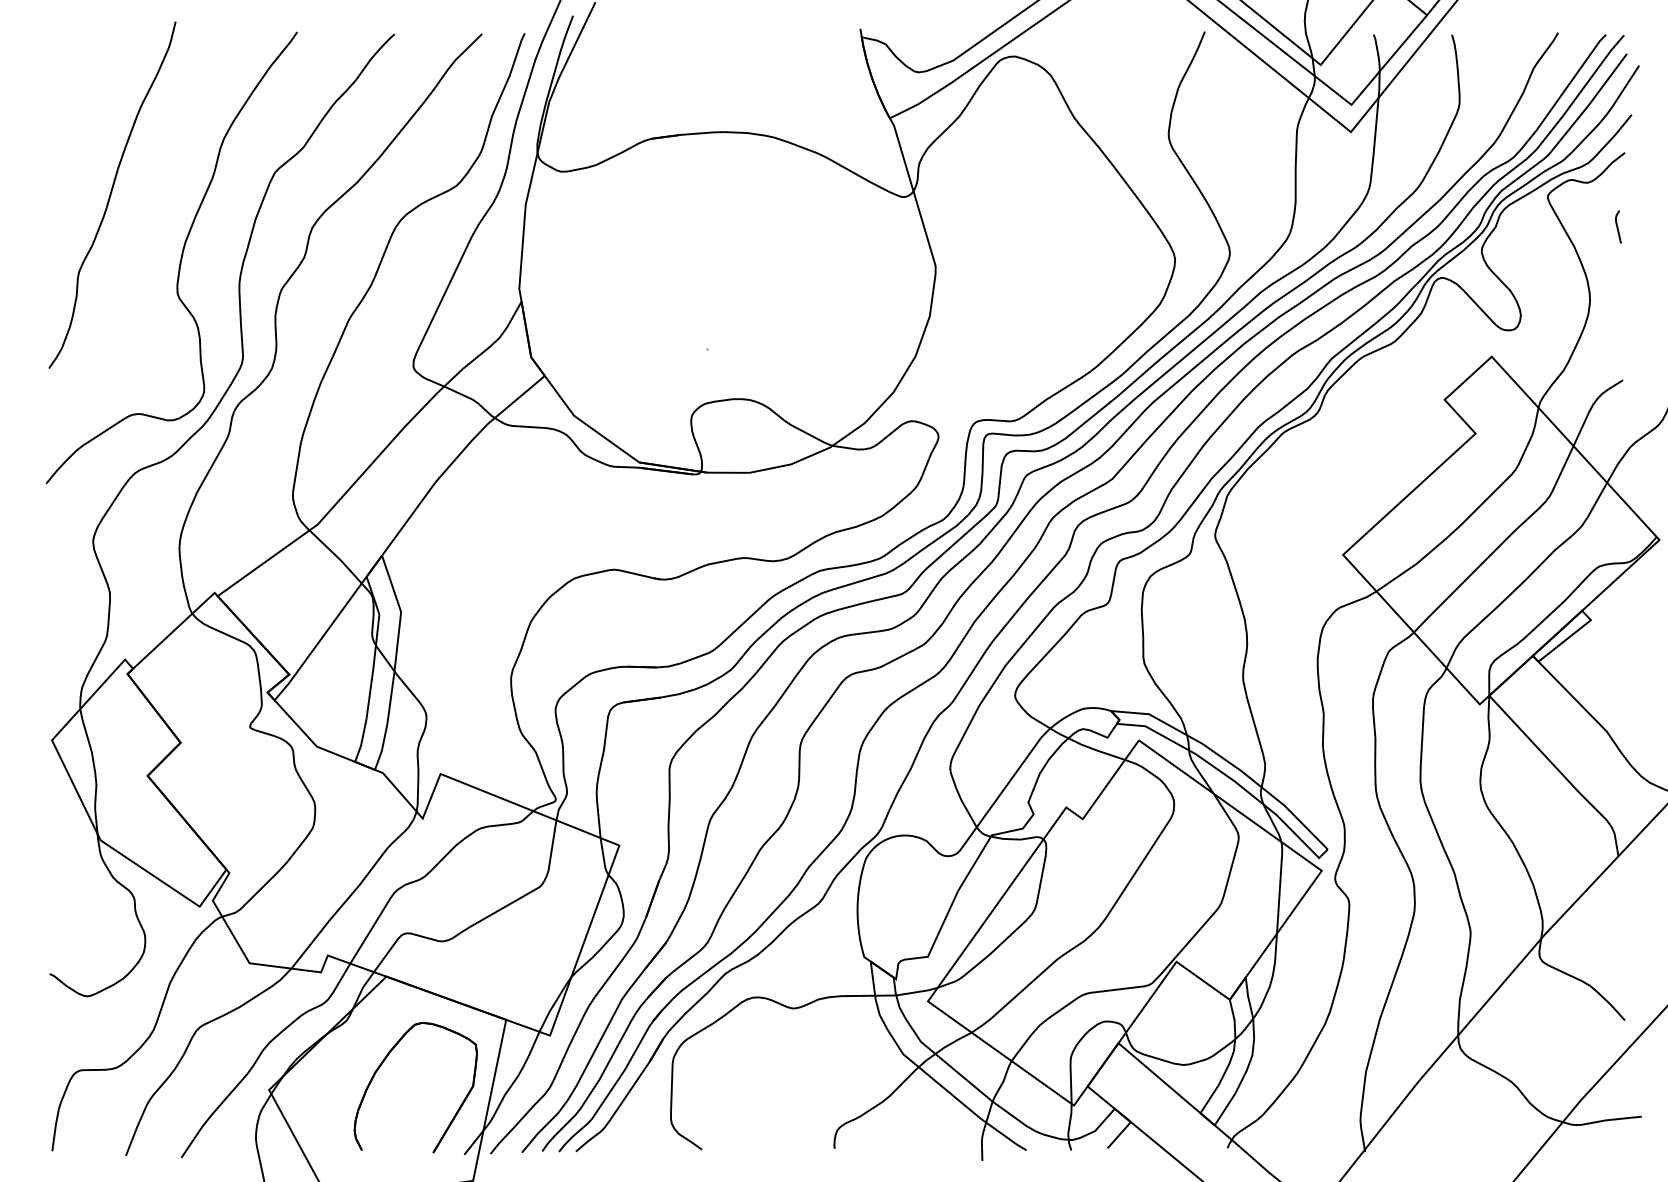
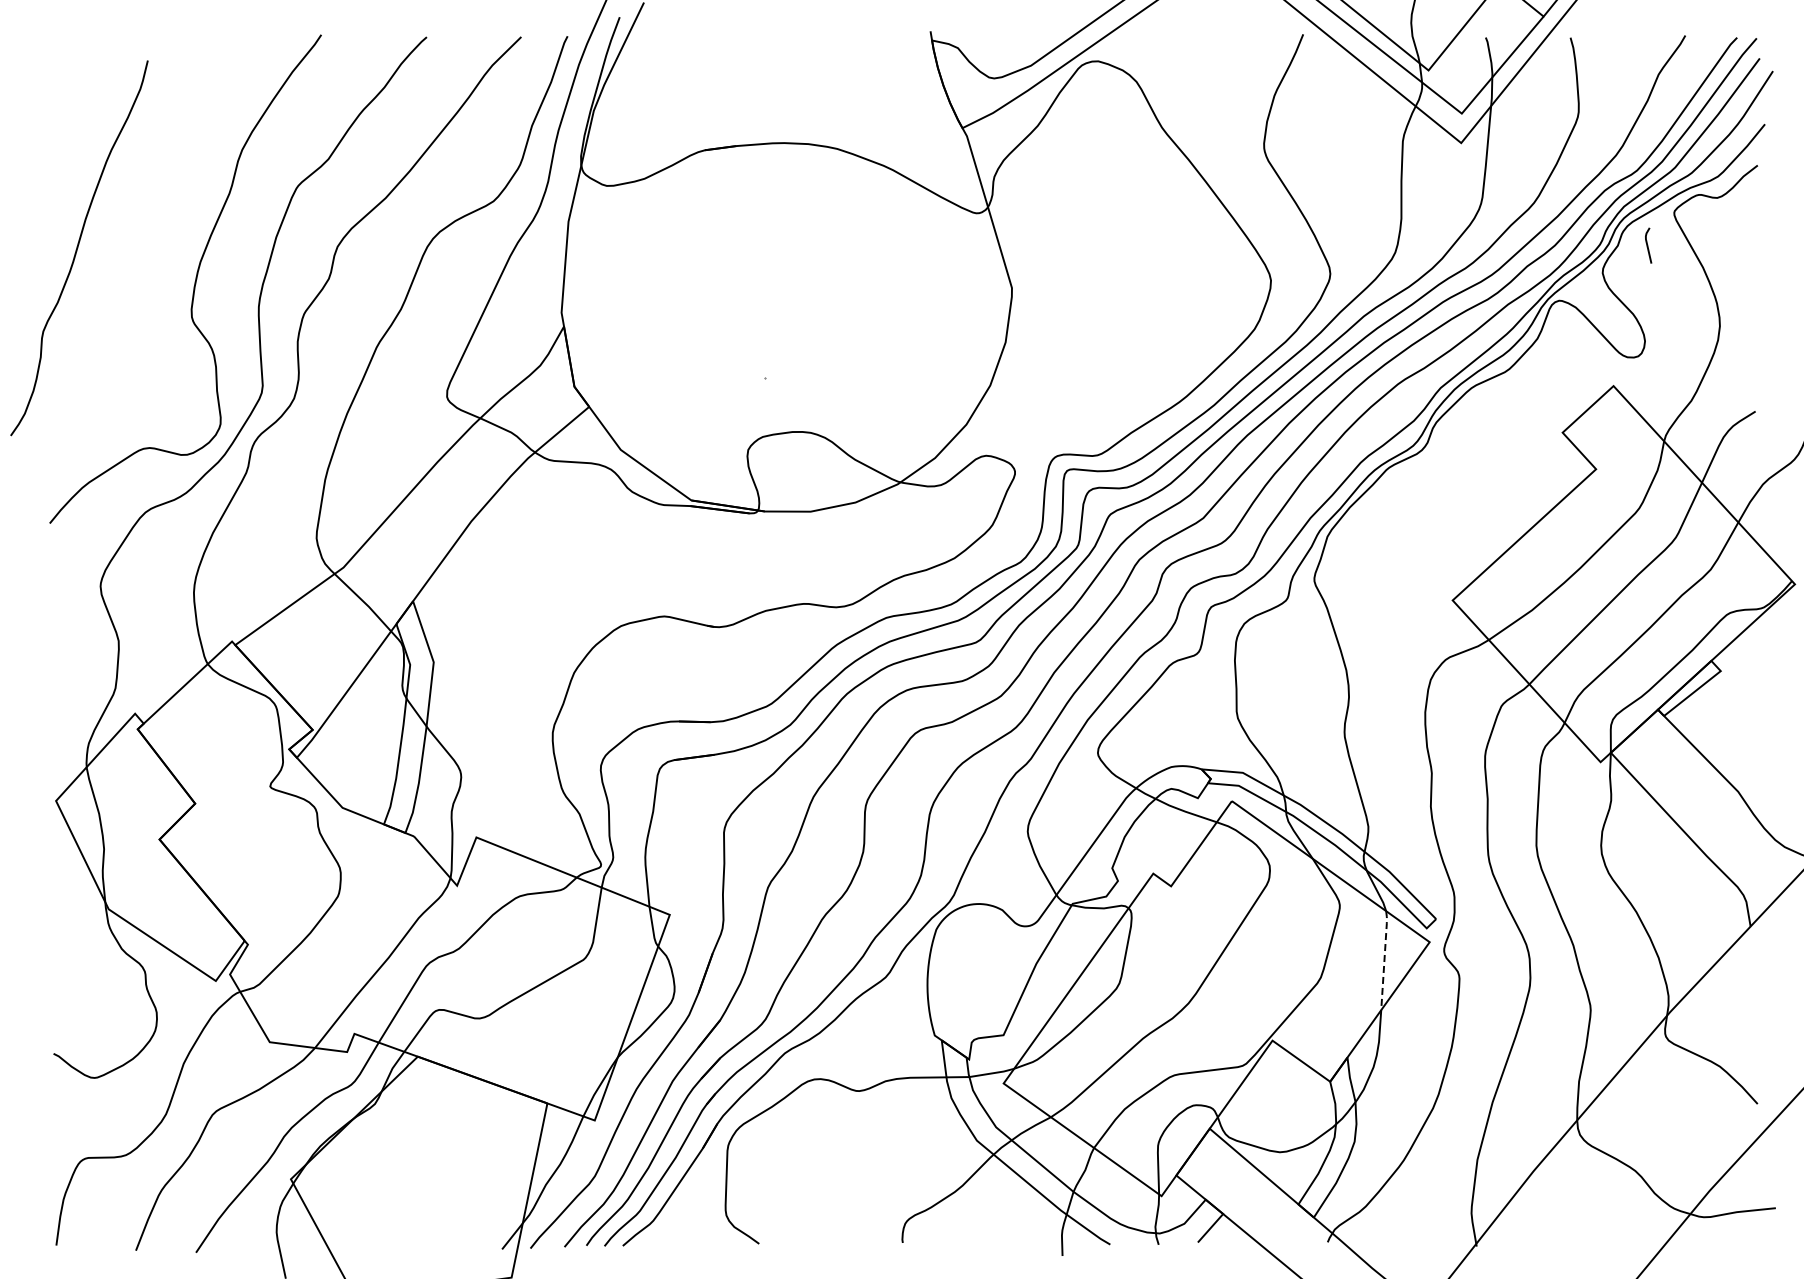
curve: (111, 195) -> (78, 248), moved
line: (1618, 226) -> (1648, 245), moved
line: (1280, 886) -> (1384, 959), solid -> dashed
part: (383, 1063) -> (414, 1150), removed

